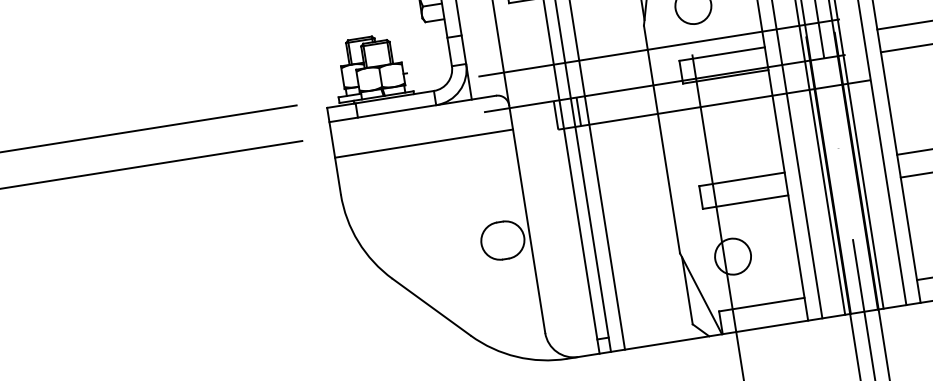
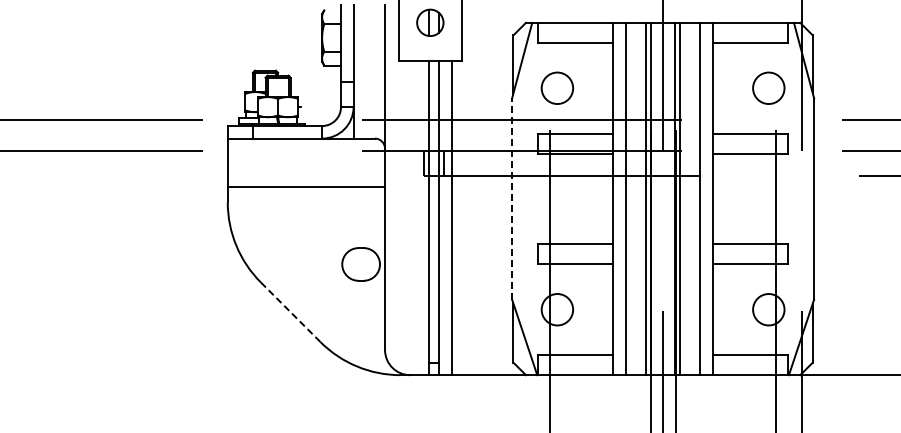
line: (662, 139) -> (512, 199), solid -> dashed
line: (424, 144) -> (306, 187), moved
line: (432, 307) -> (291, 312), solid -> dashed

